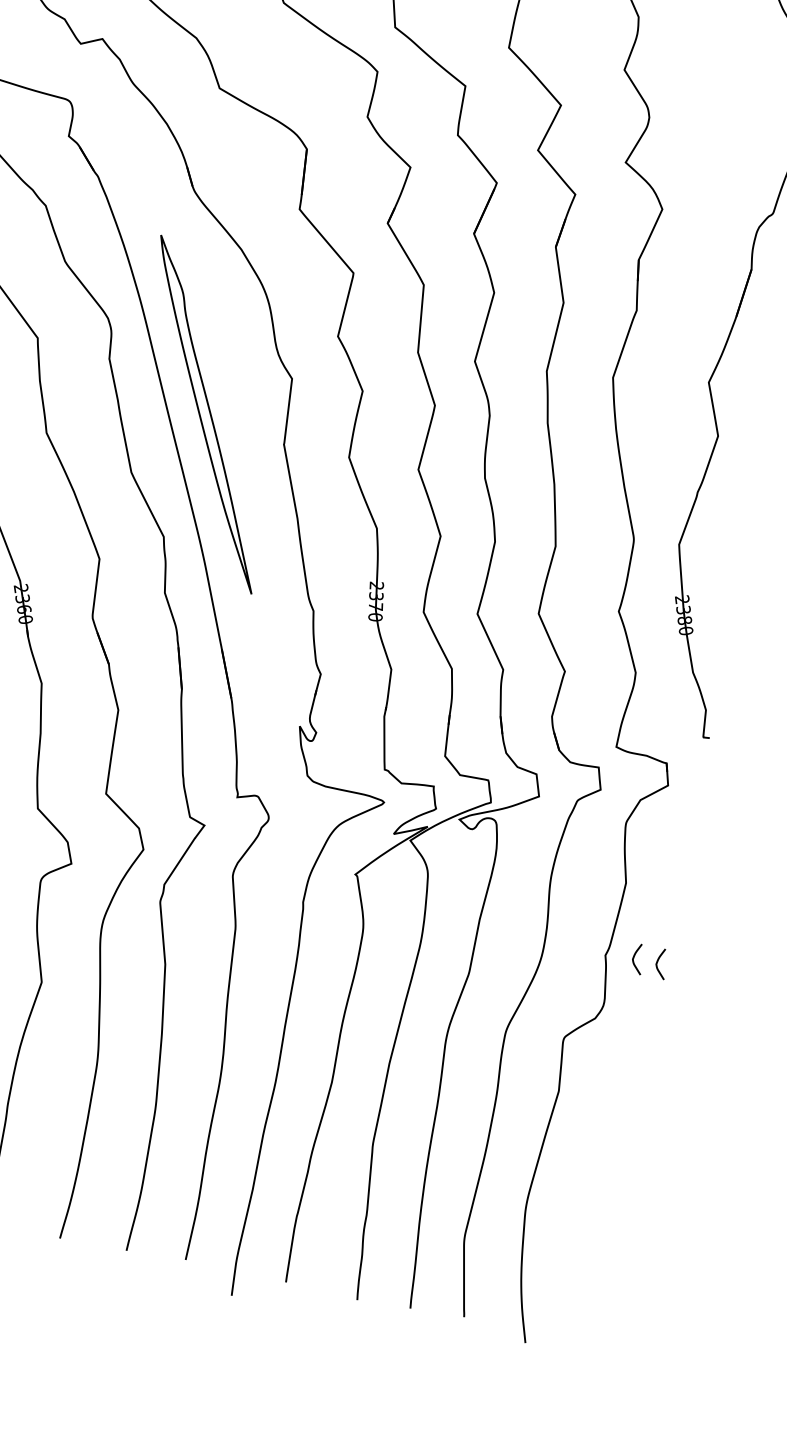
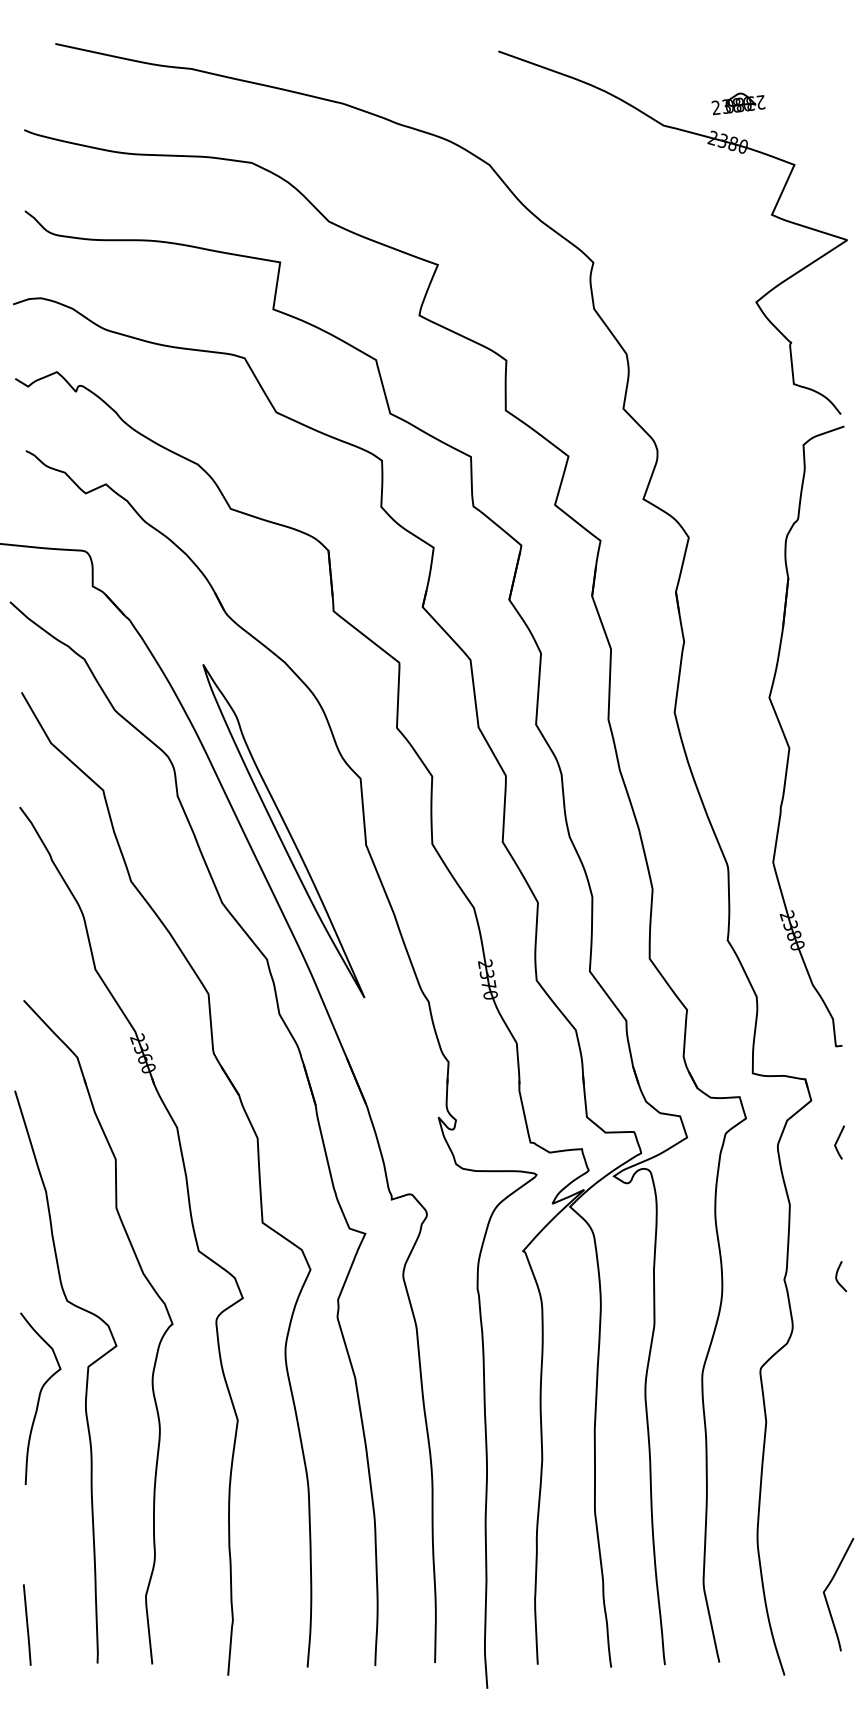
curve: (685, 831) -> (837, 1142), added
curve: (634, 958) -> (813, 1276), removed
curve: (586, 1265) -> (828, 1587), added

